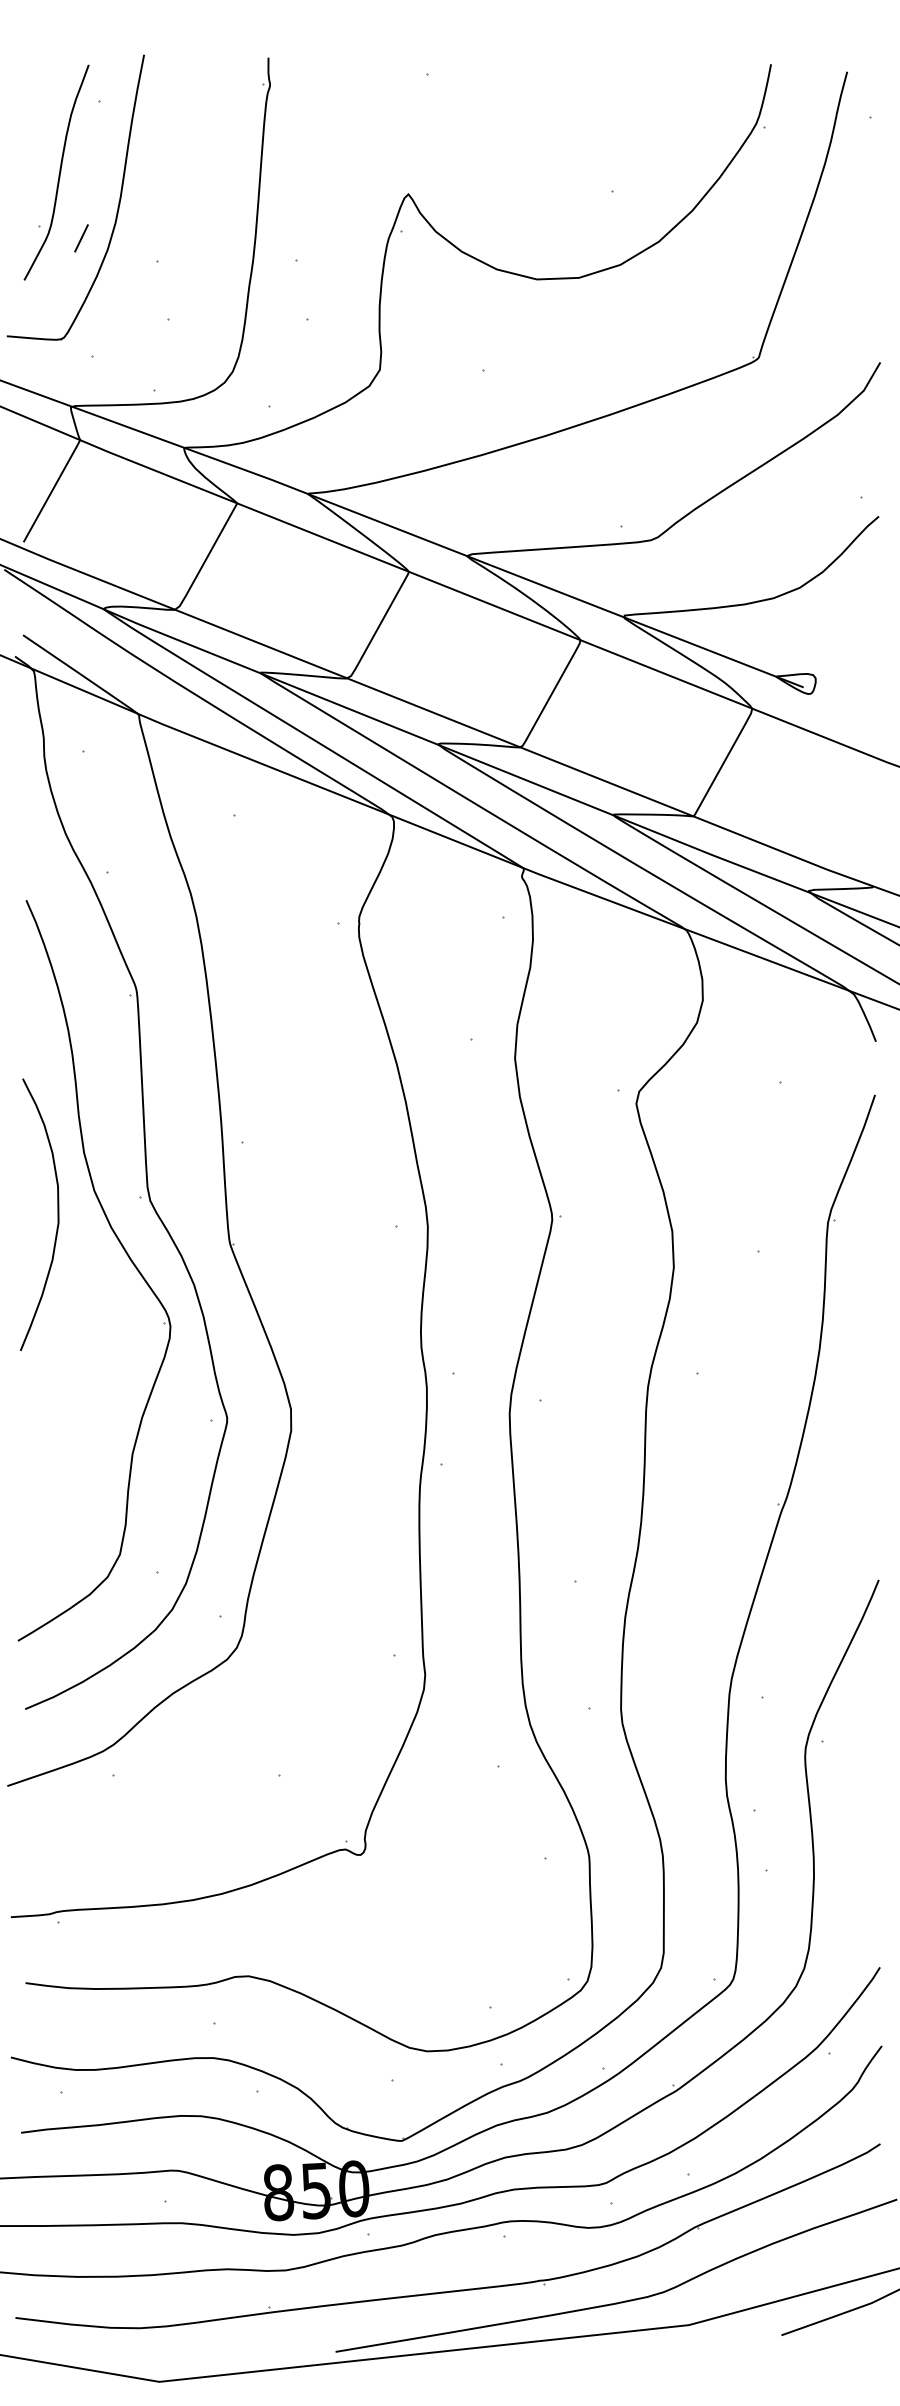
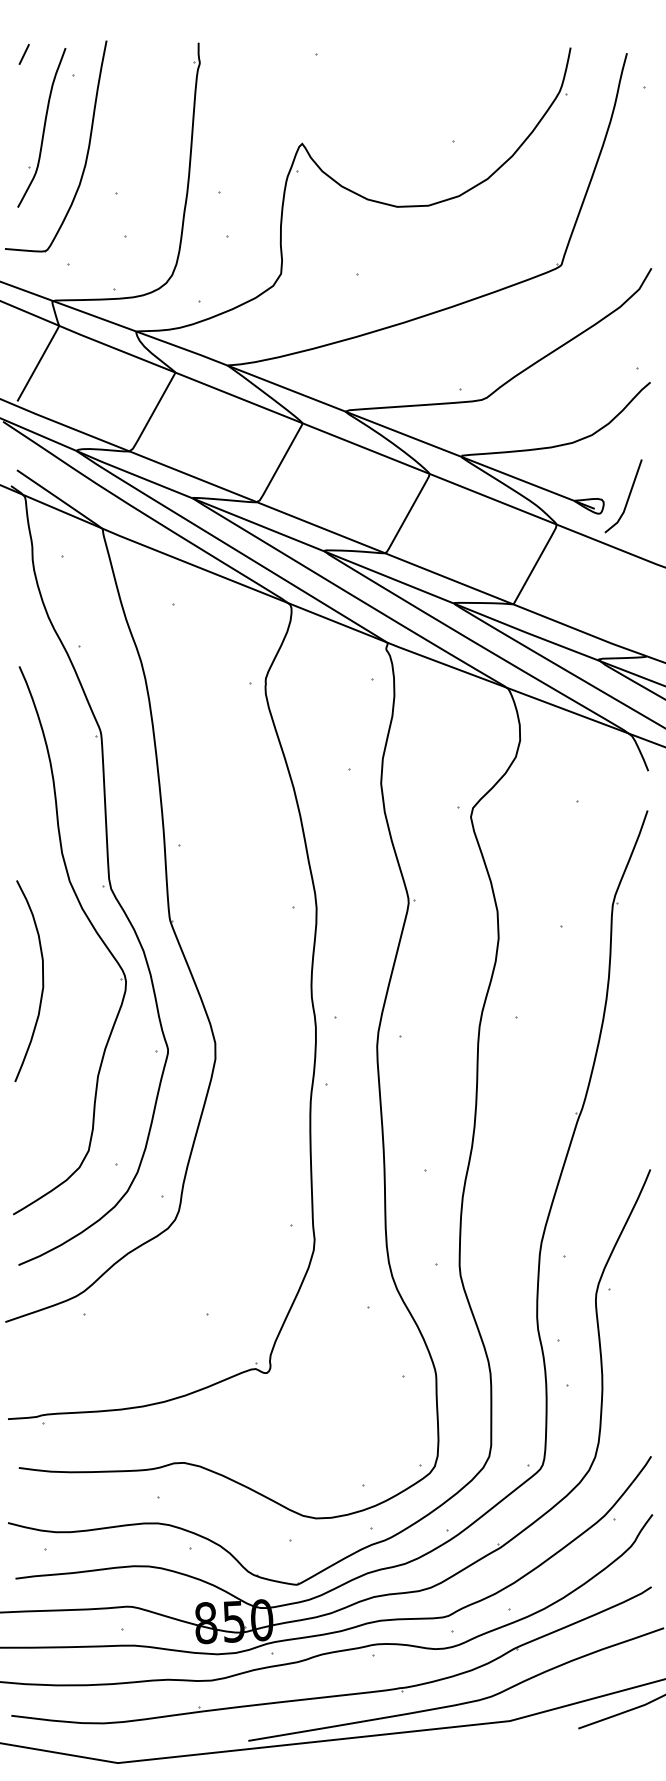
line: (80, 238) -> (23, 54), moved
line: (847, 672) -> (627, 497), added
curve: (57, 1215) -> (42, 981), moved

